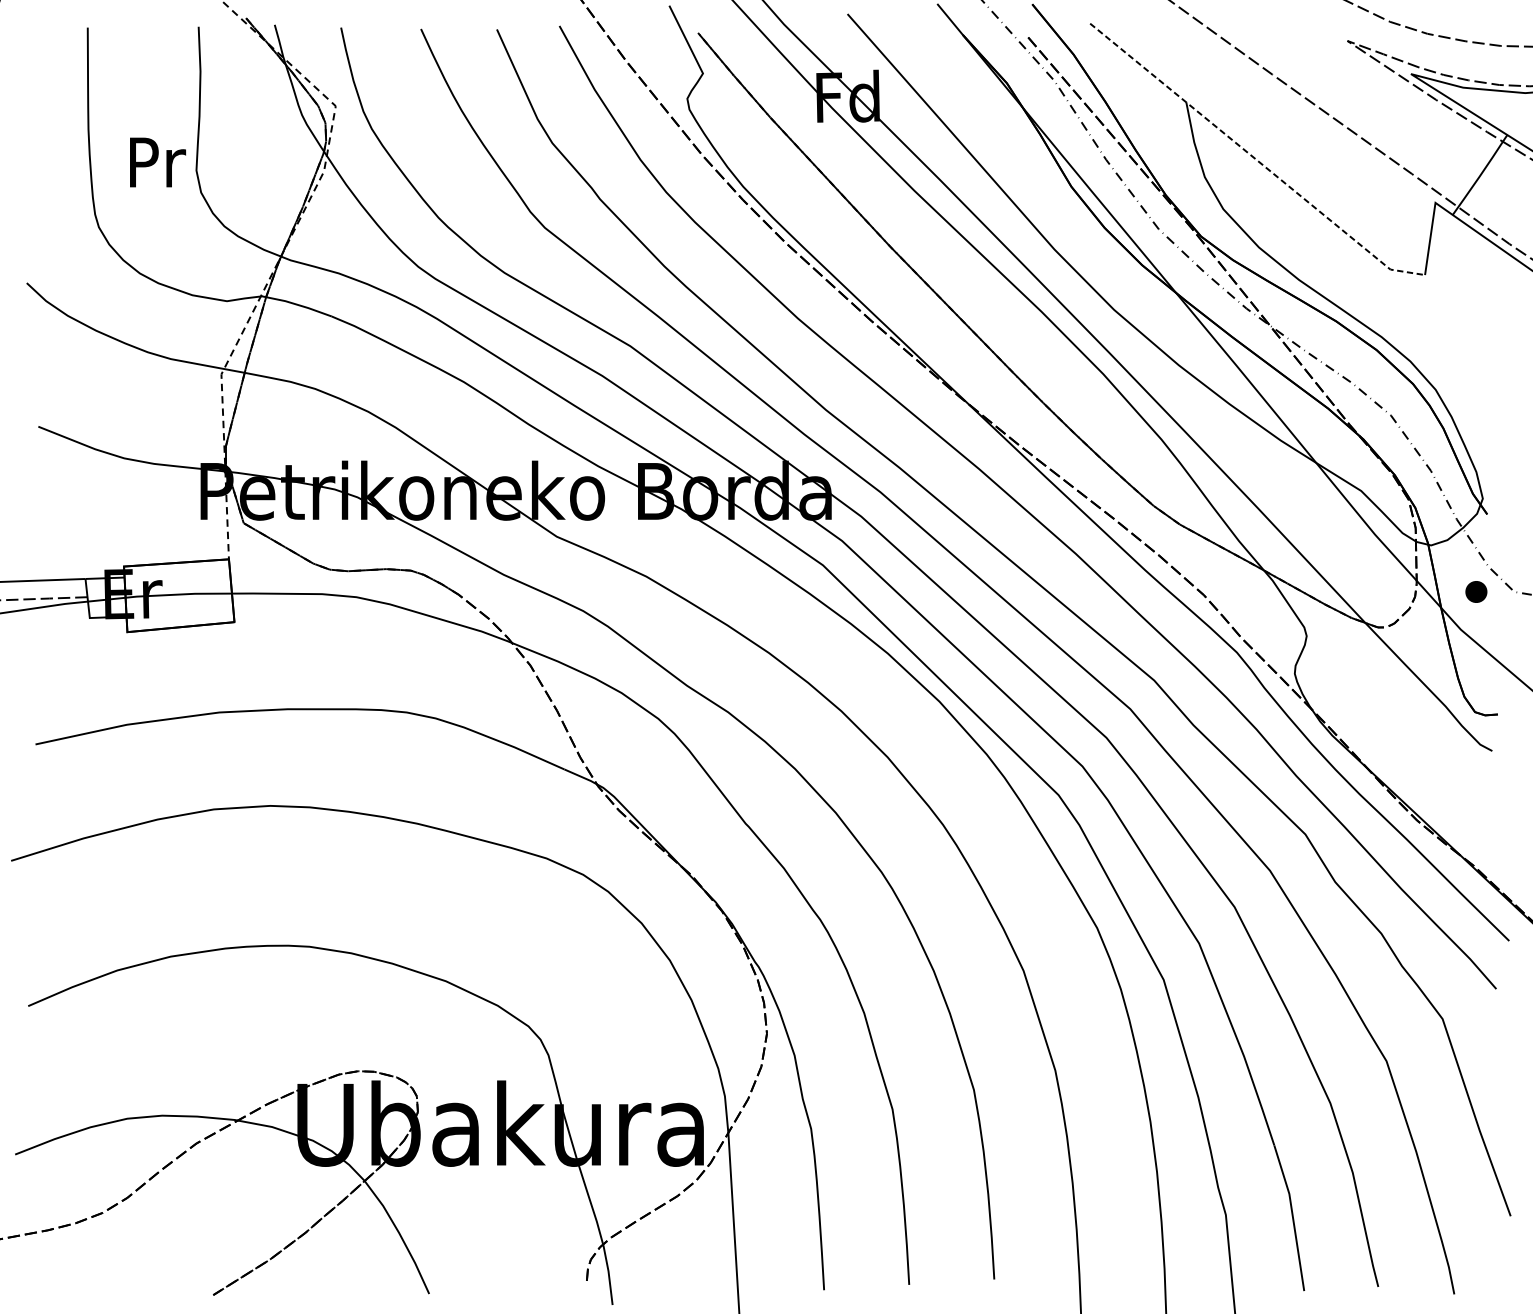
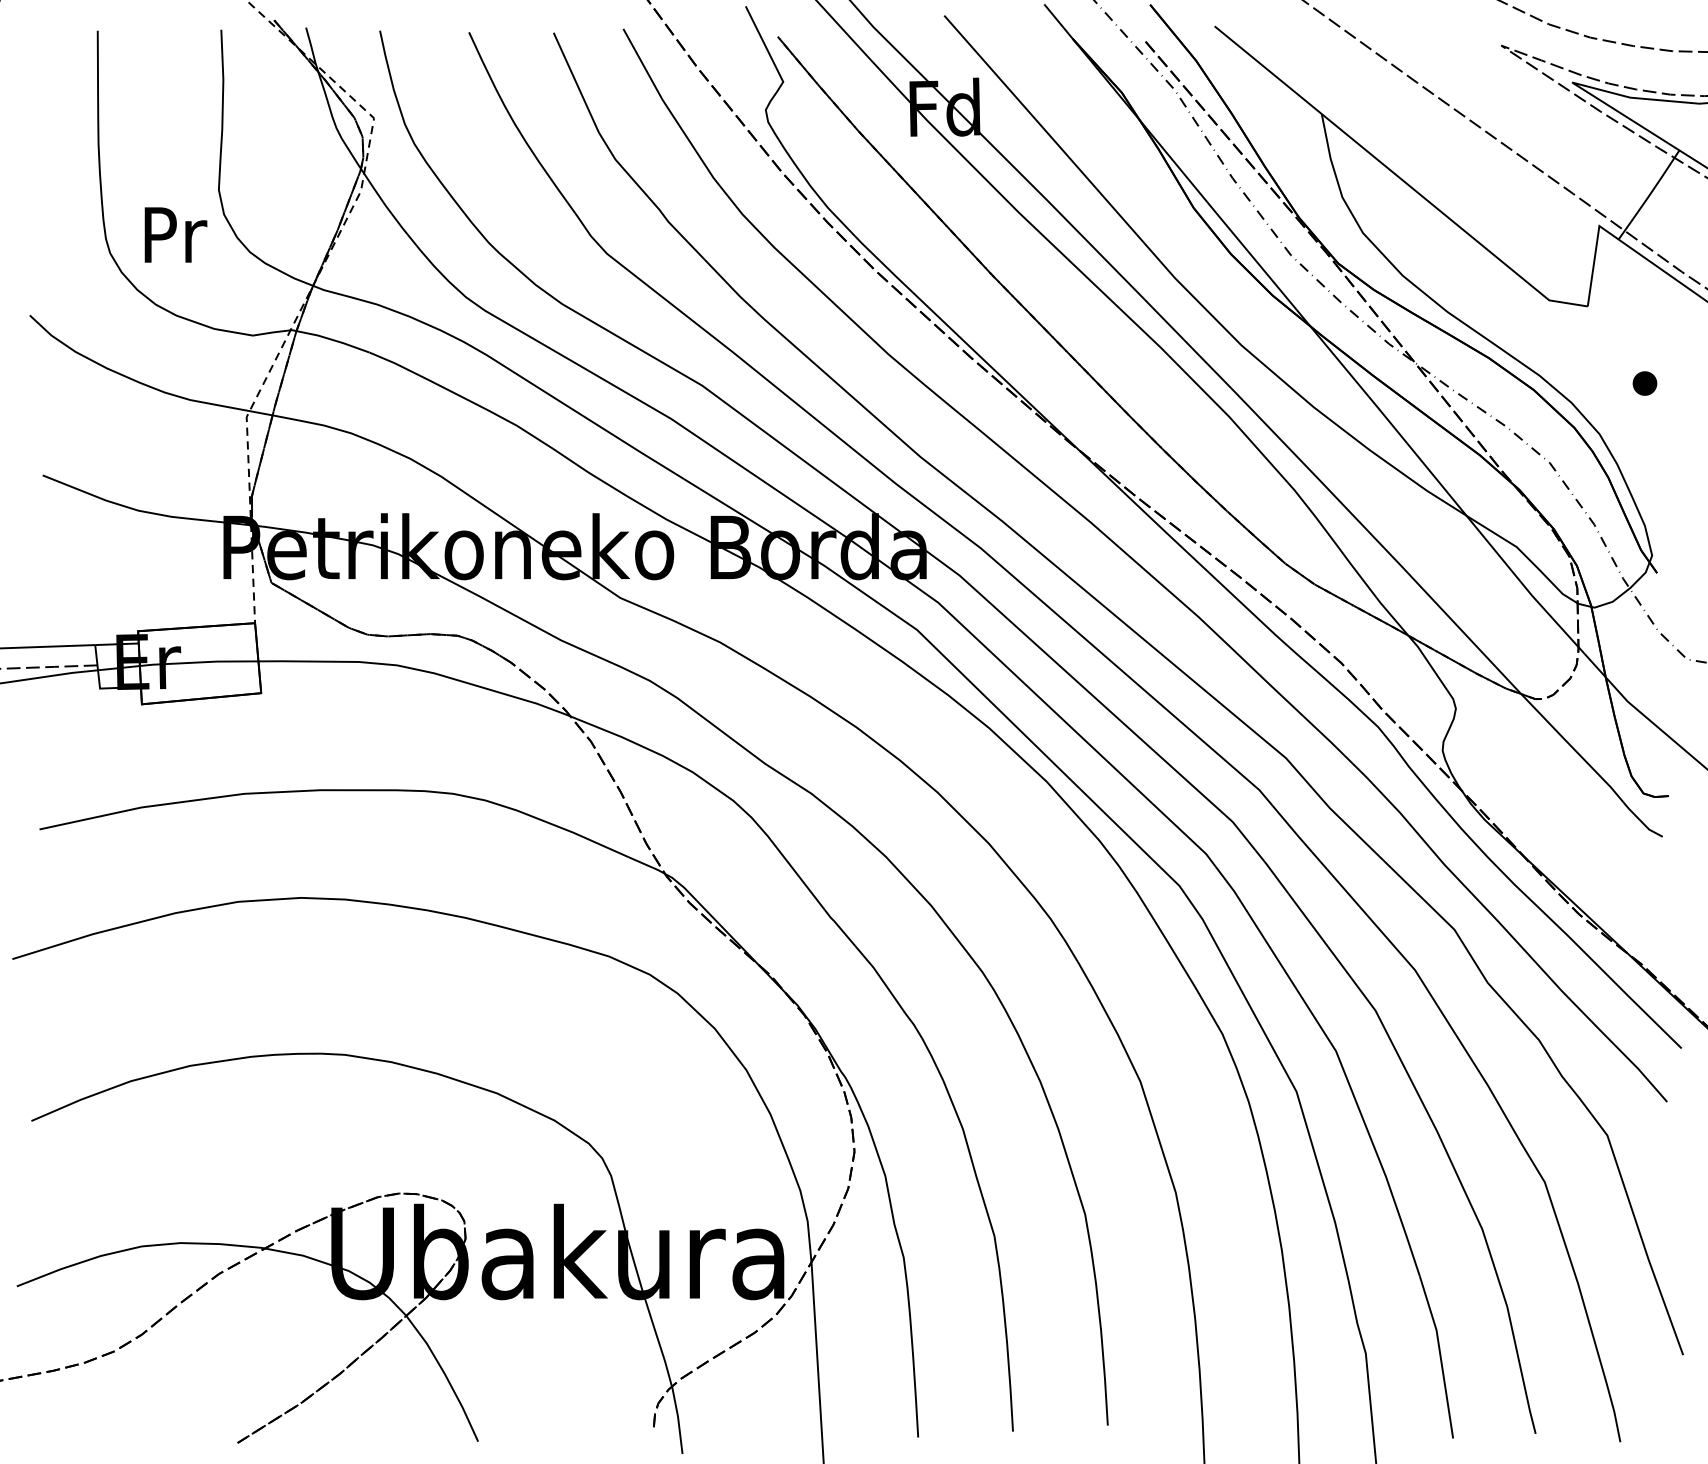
line: (1254, 158) -> (1397, 176), dashed -> solid
text: (157, 162) -> (175, 234), moved
part: (1475, 591) -> (1644, 383), moved

